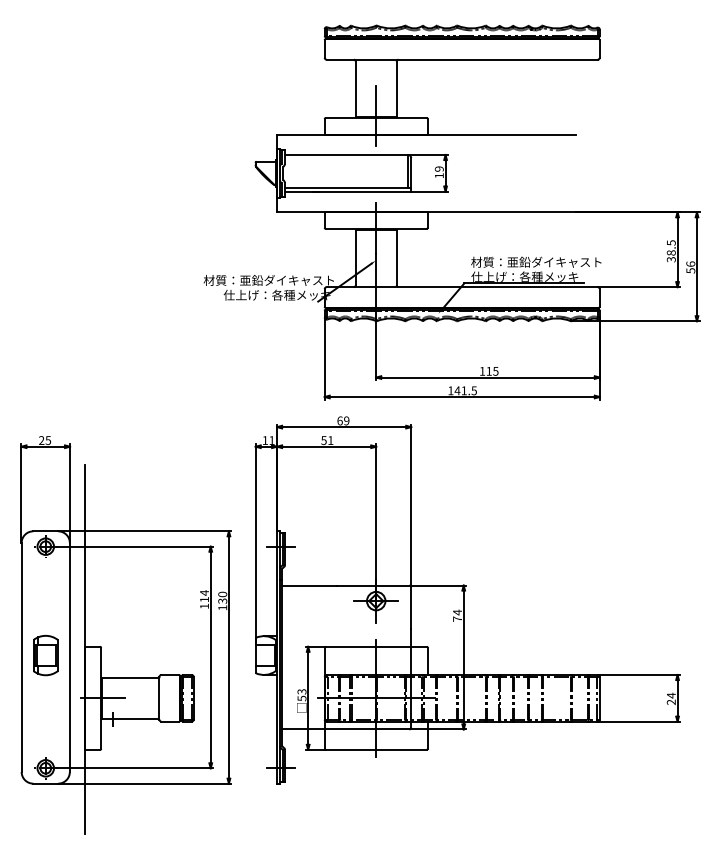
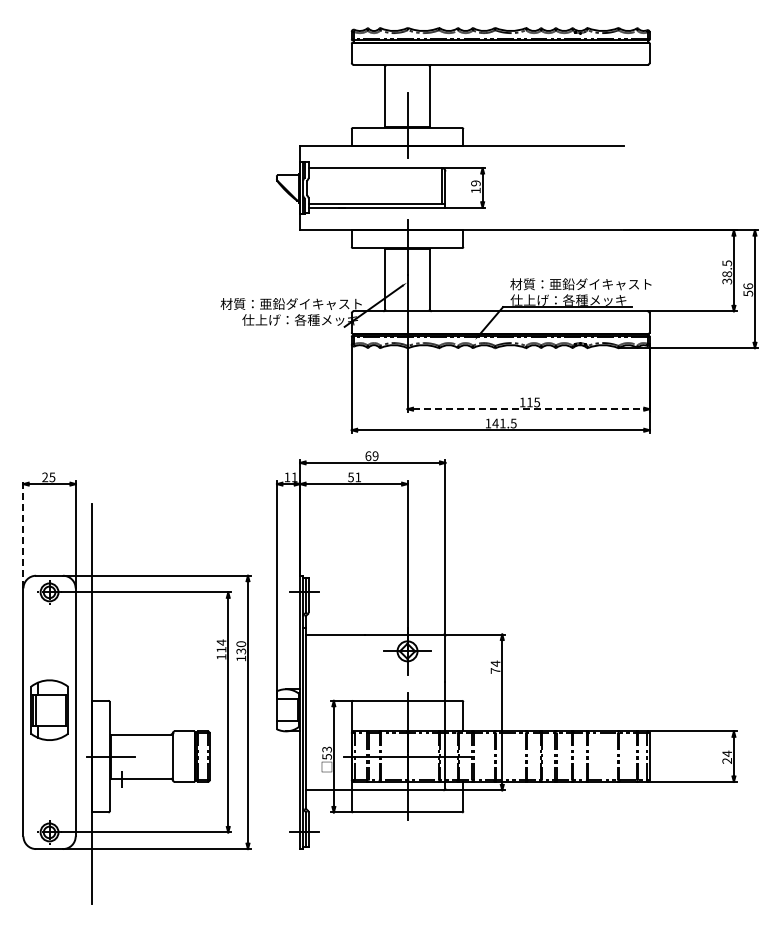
line: (487, 377) -> (528, 409), solid -> dashed
line: (21, 493) -> (23, 534), solid -> dashed
part: (45, 655) -> (49, 710), size x1.4

